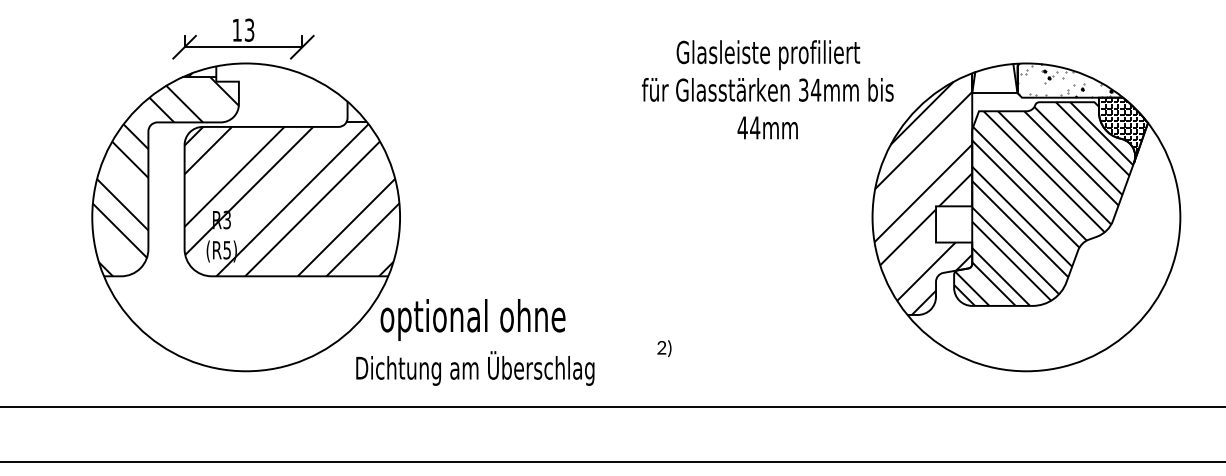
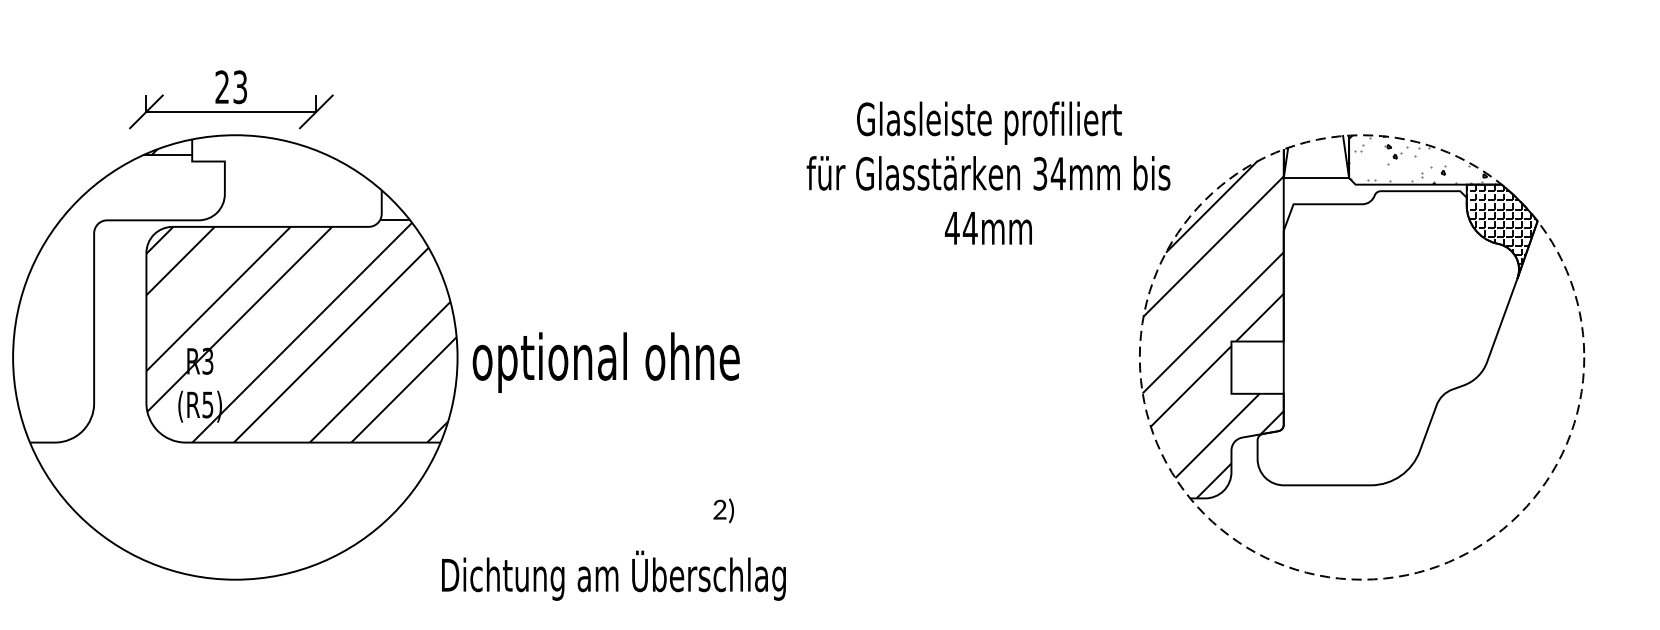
text: (236, 29) -> (221, 86), 13 -> 23
hatch: (165, 176) -> (118, 298), removed
hatch: (1043, 203) -> (1386, 337), removed
circle: (1026, 217) -> (1362, 357), solid -> dashed
text: (472, 319) -> (605, 361), moved
text: (664, 348) -> (723, 510), moved
text: (475, 368) -> (614, 575), moved

